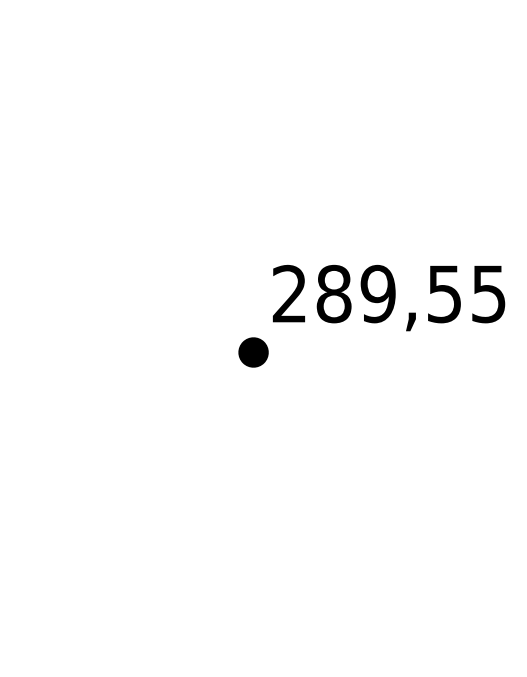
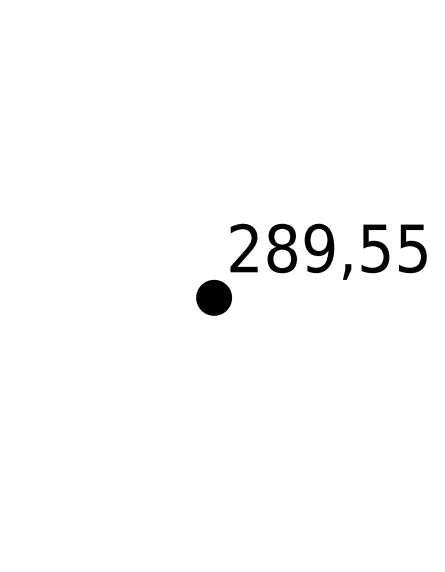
part: (253, 352) -> (214, 297), size x1.4

